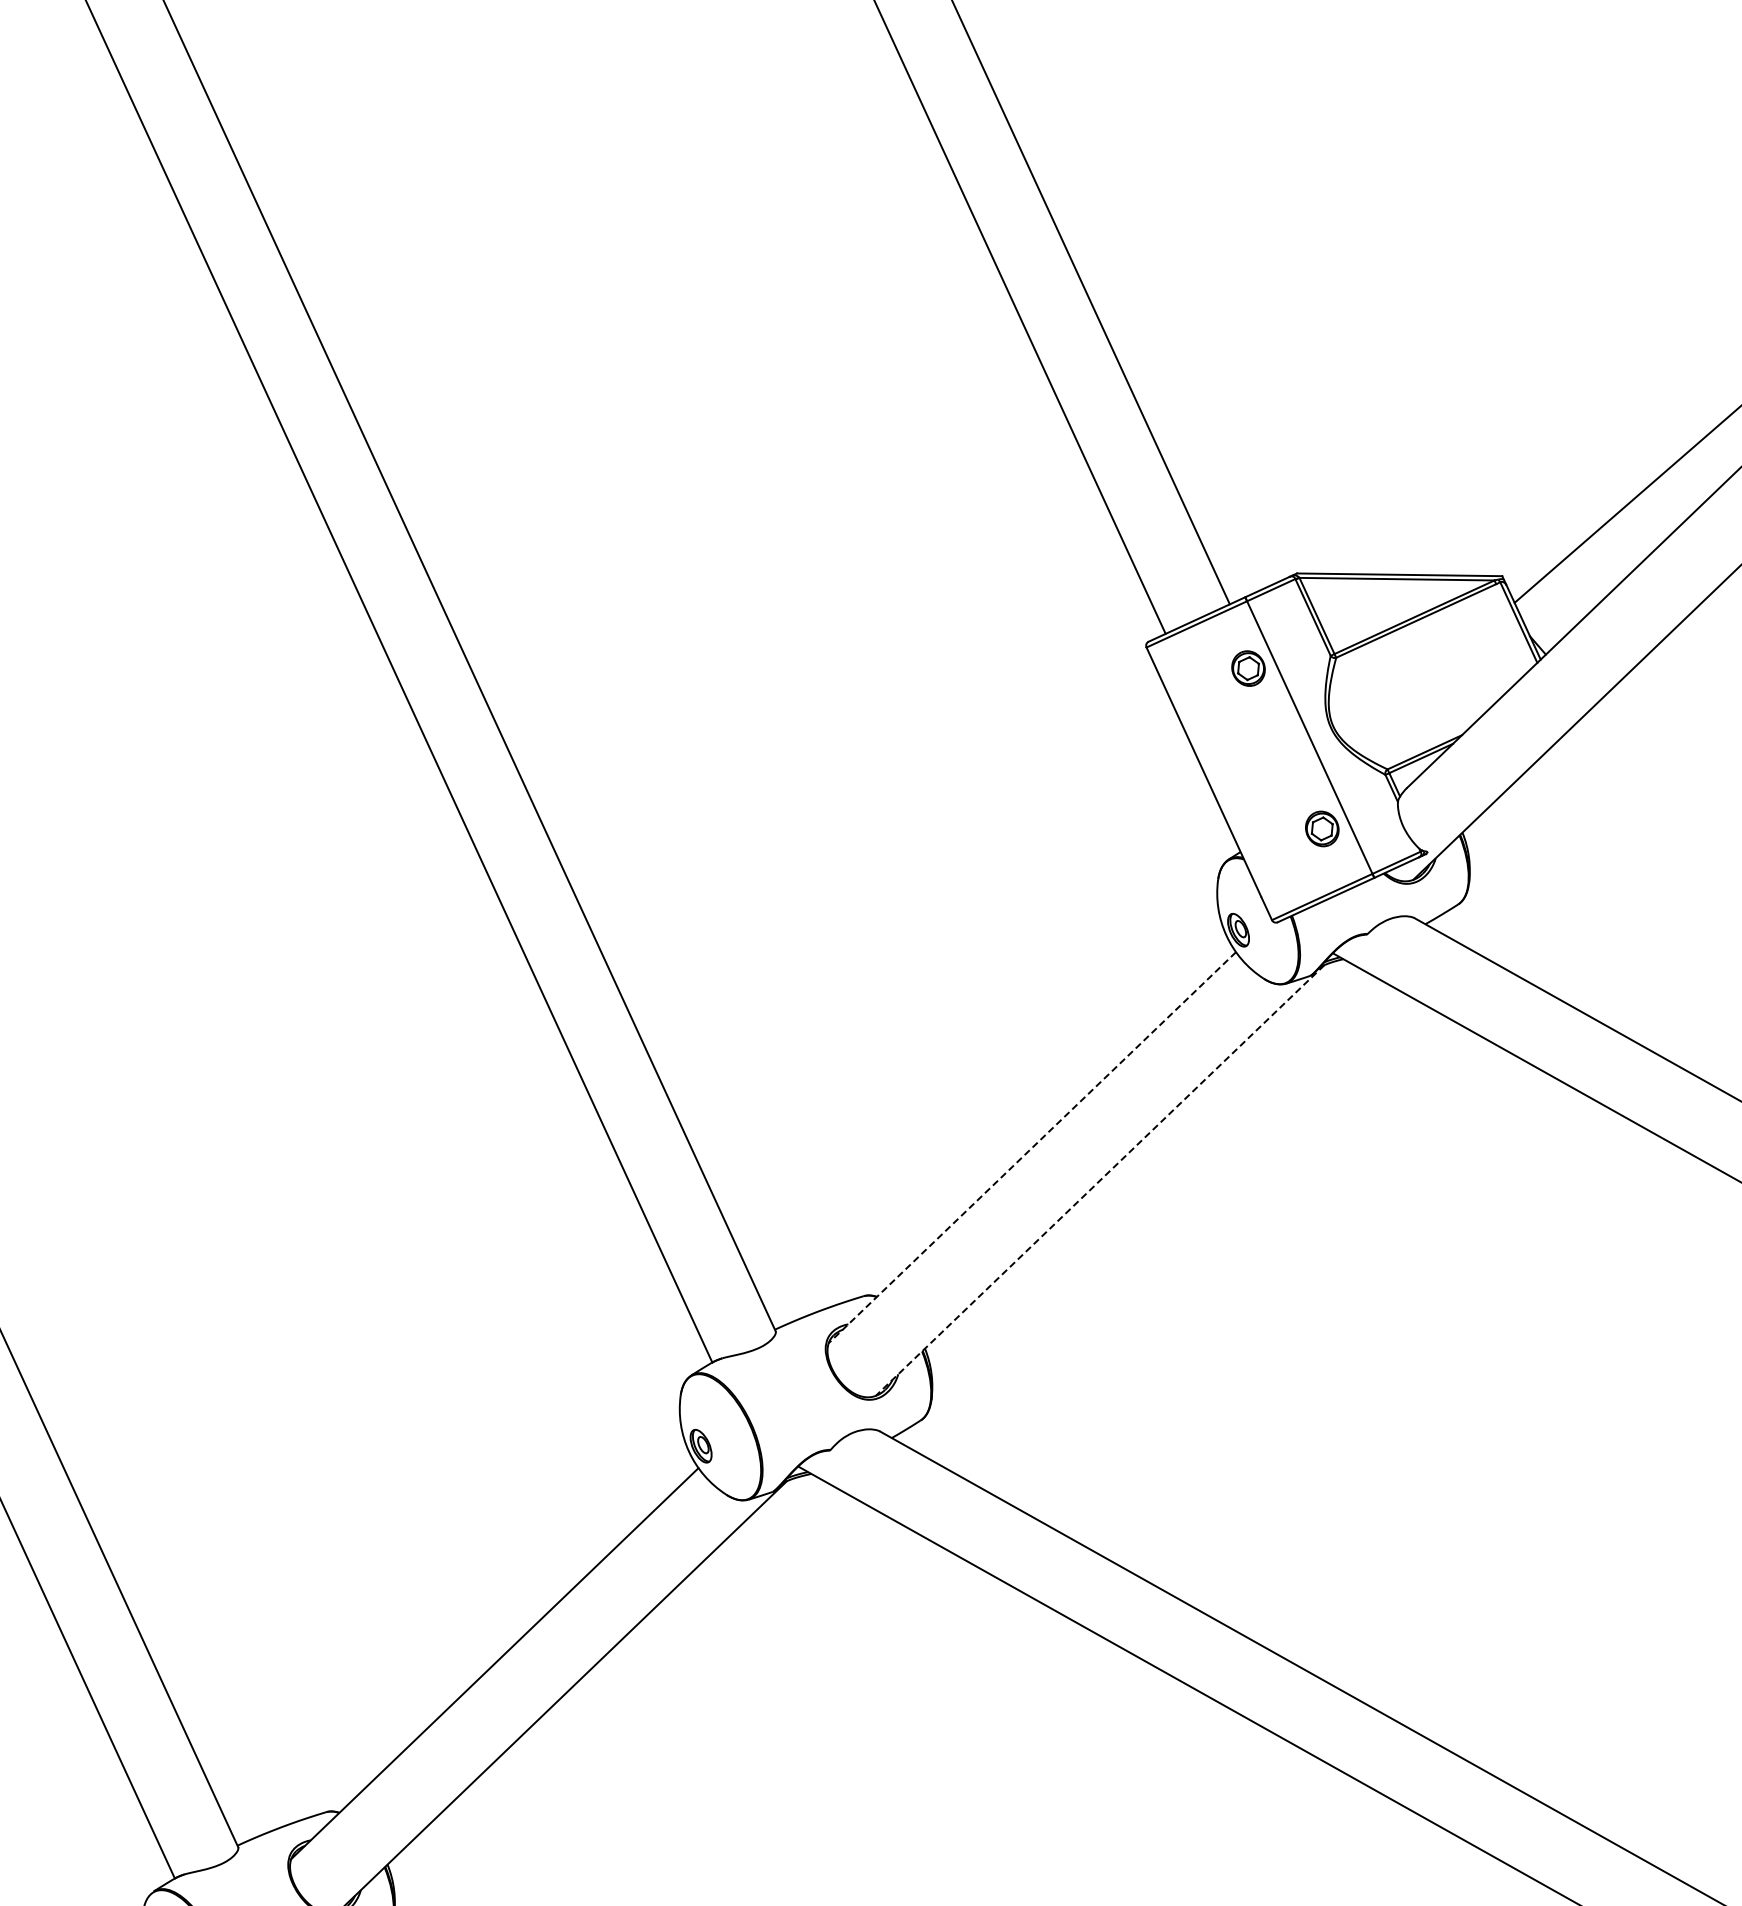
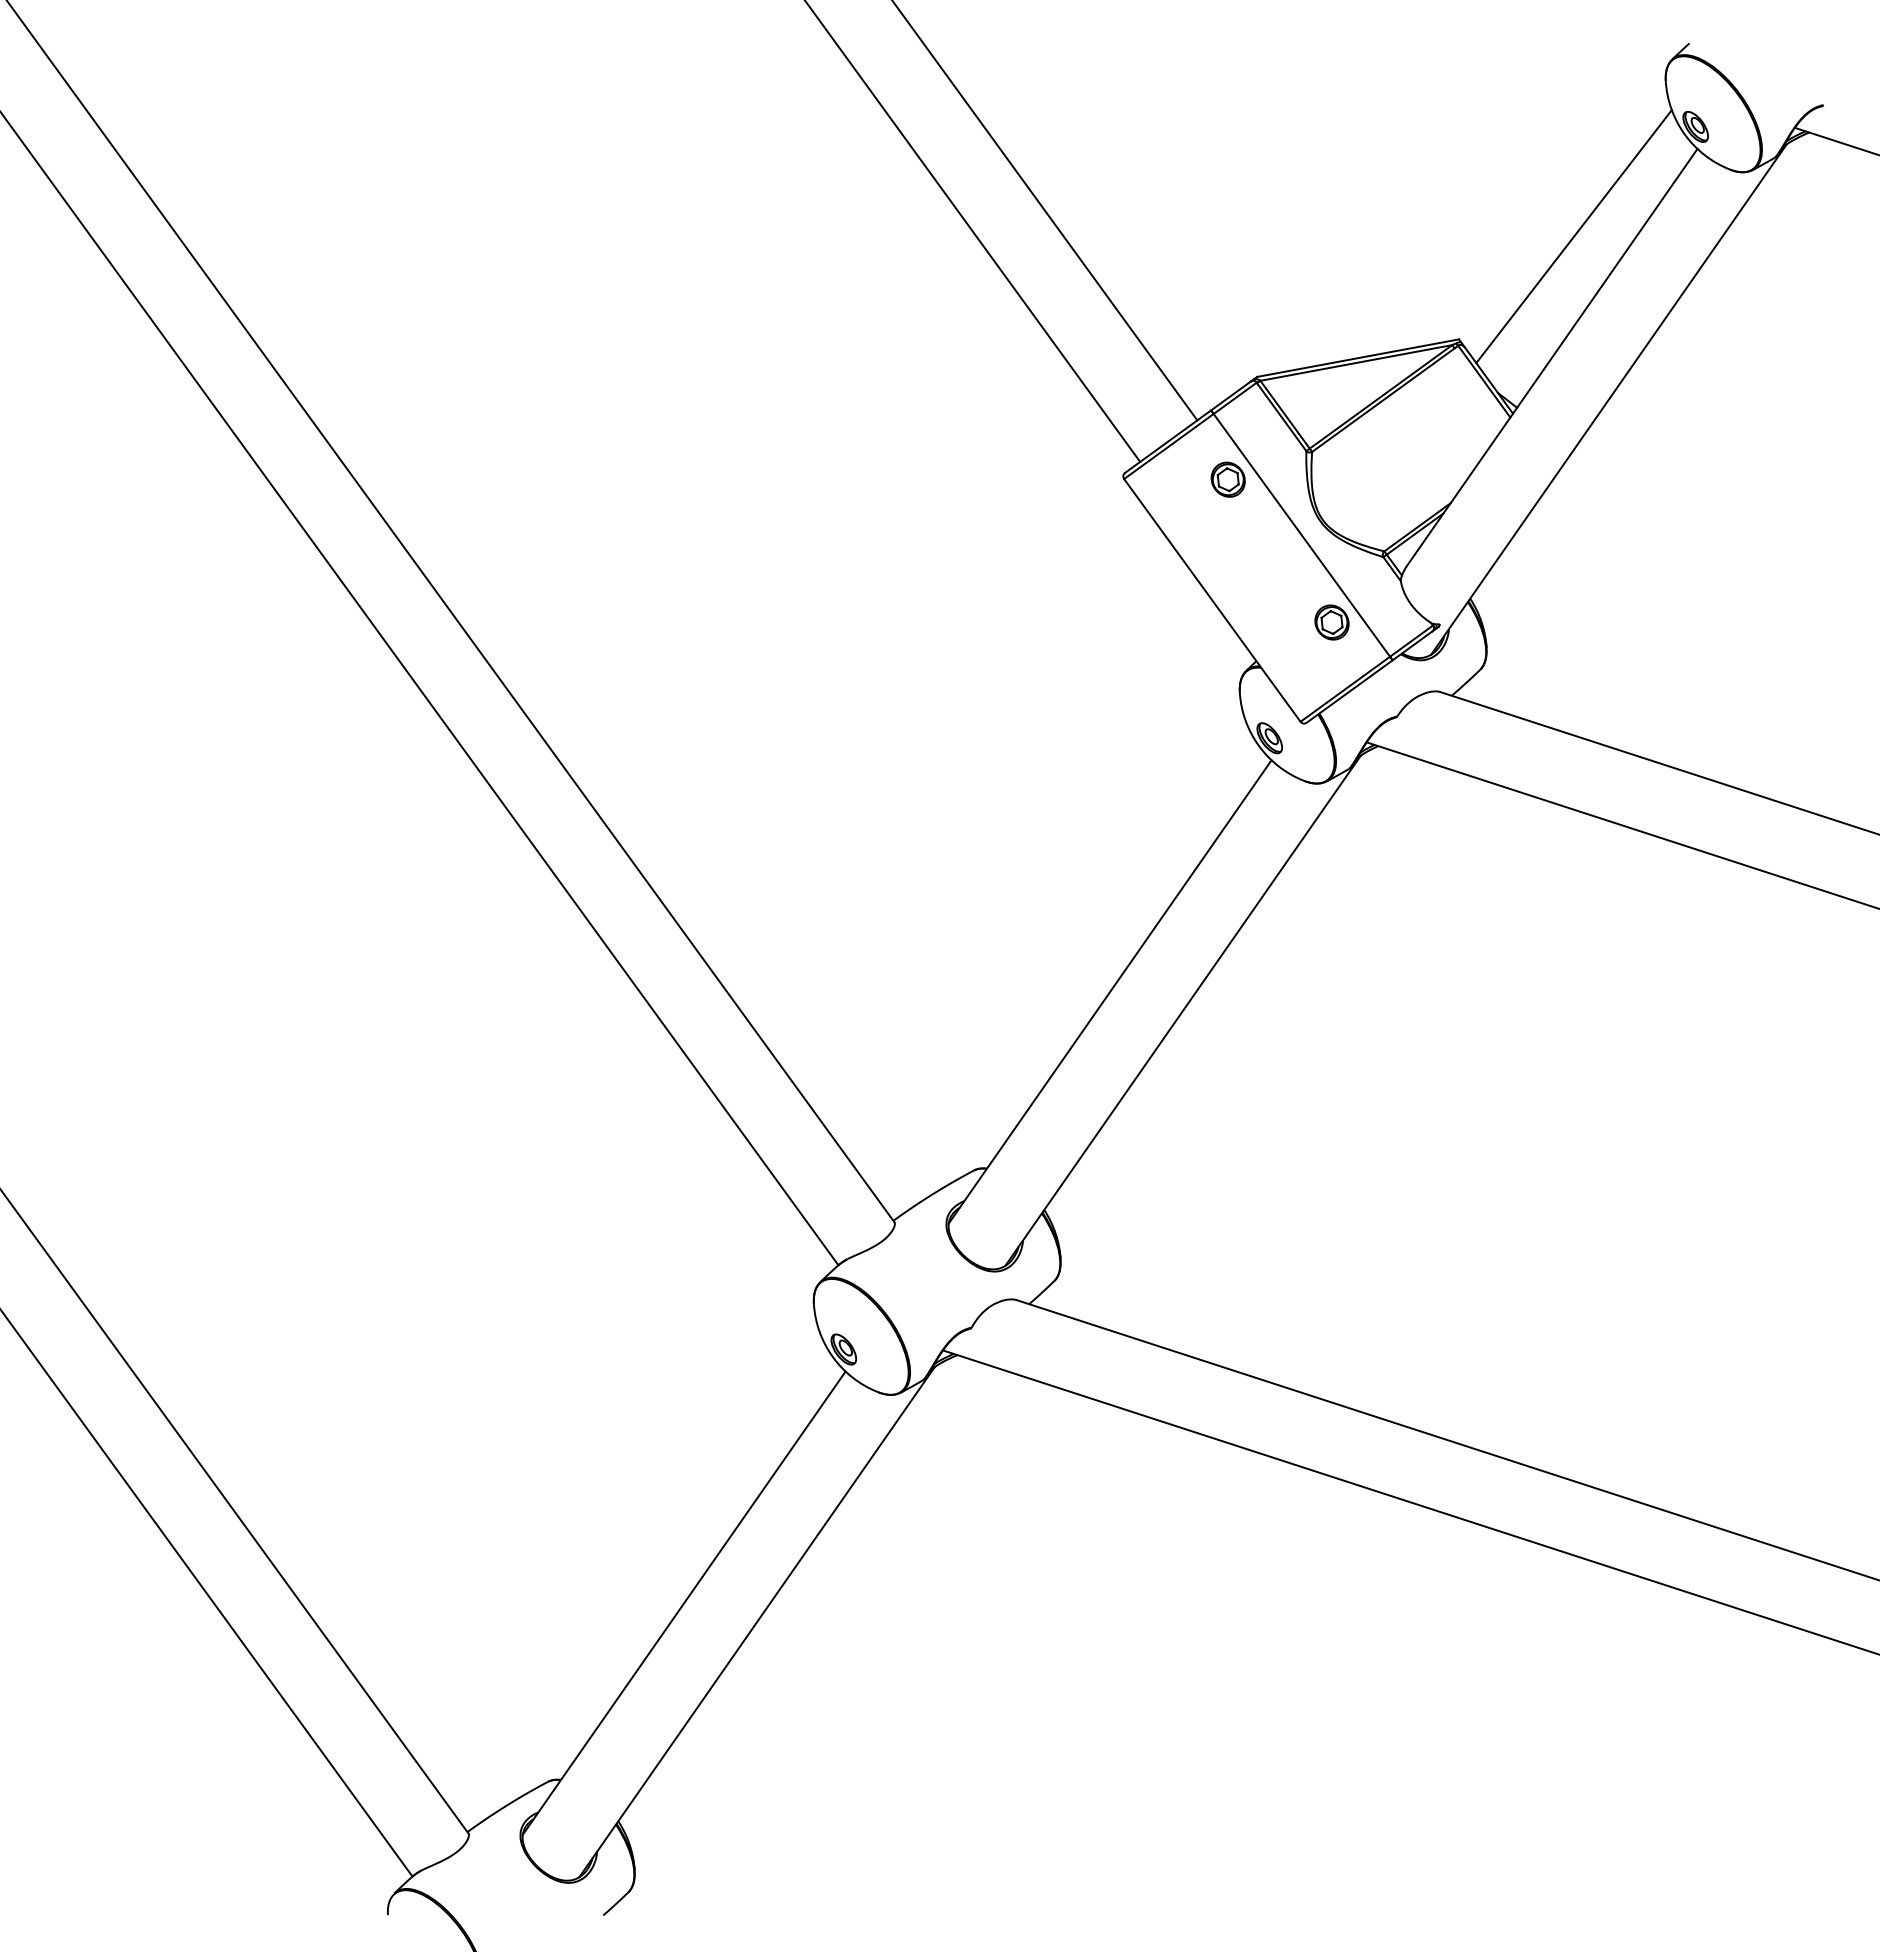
line: (1031, 1148) -> (1109, 992), dashed -> solid
line: (1099, 1181) -> (1182, 1011), dashed -> solid

